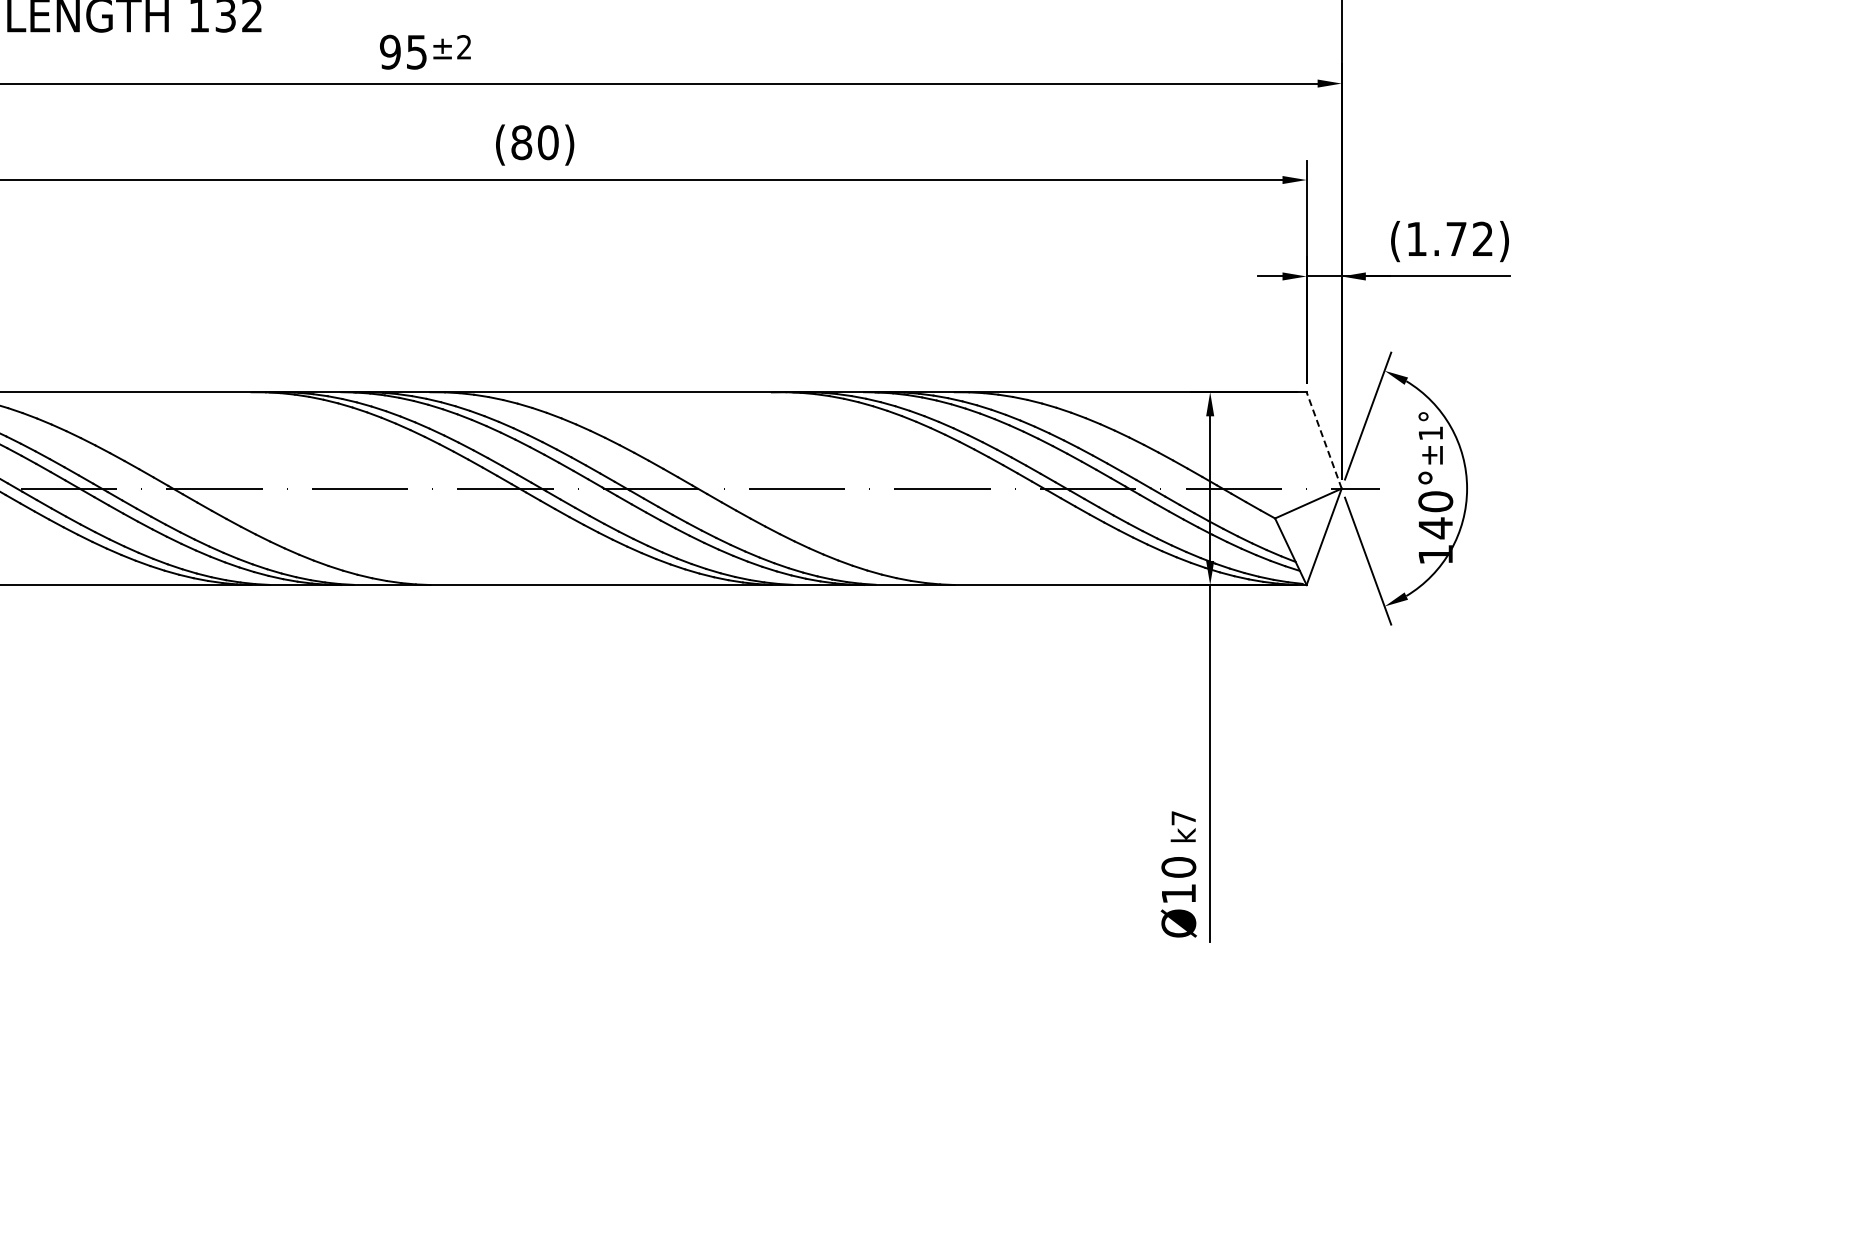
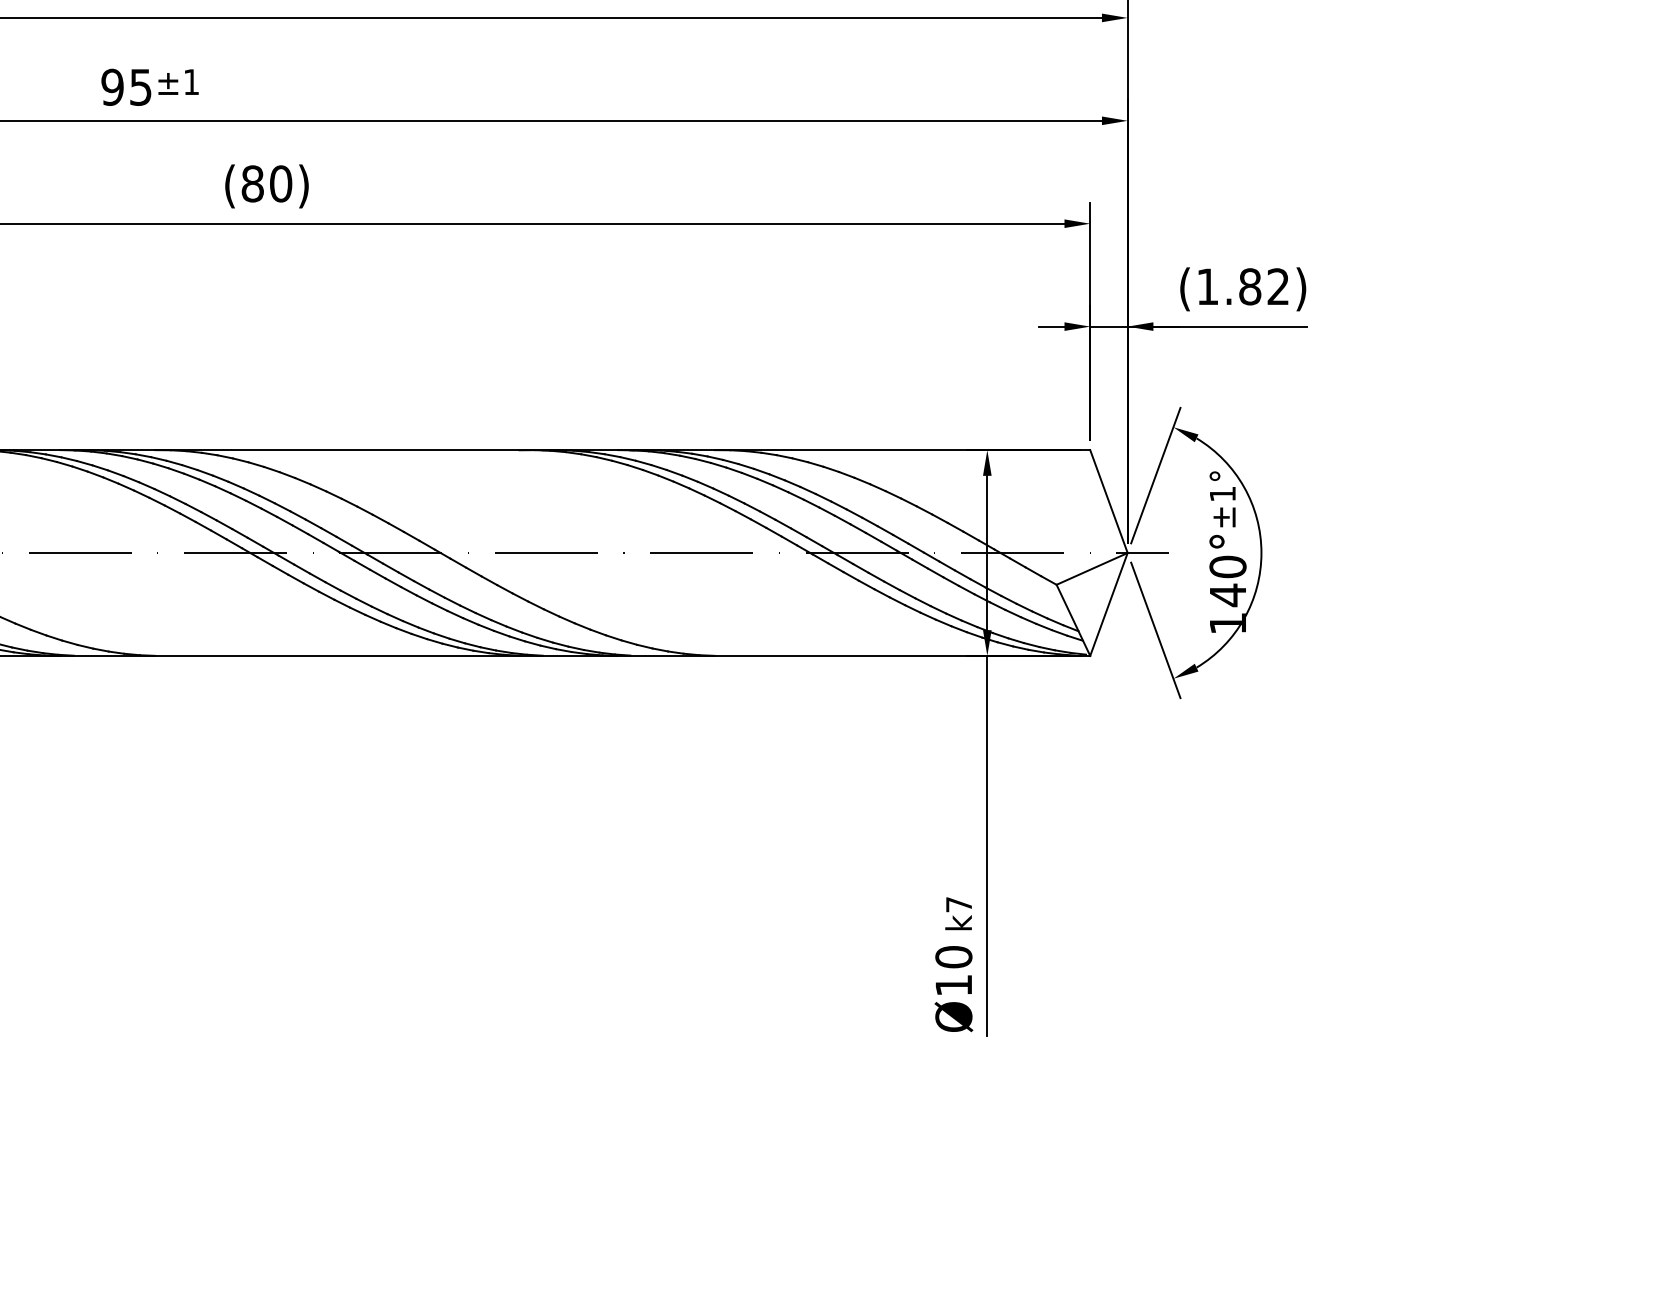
text: (464, 47) -> (191, 82), ±2 -> ±1
text: (1456, 238) -> (1250, 286), (1.72) -> (1.82)
line: (1324, 439) -> (1109, 500), dashed -> solid

